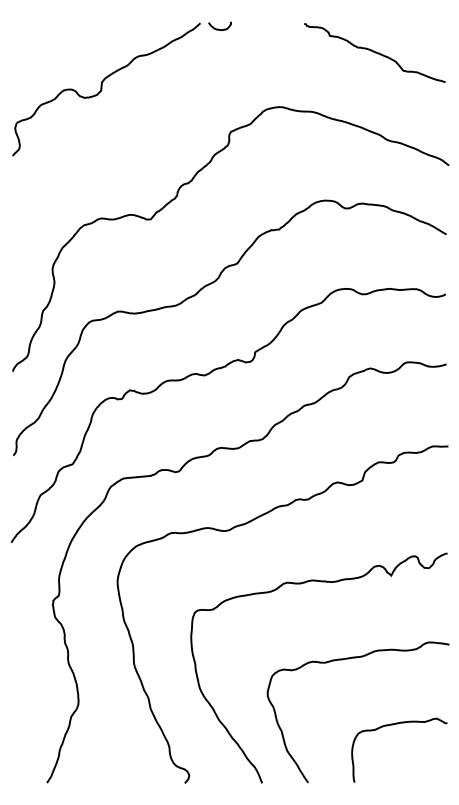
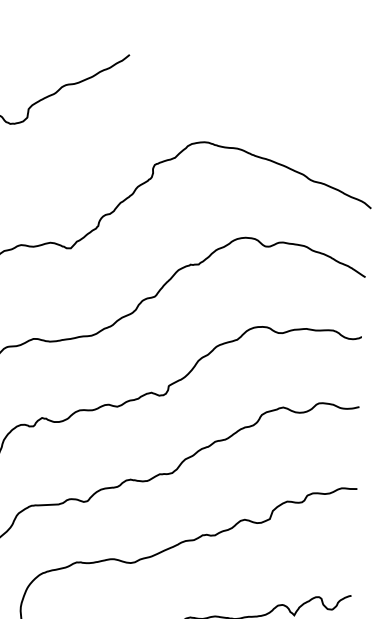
curve: (218, 28) -> (147, 60), removed
curve: (374, 52) -> (302, 92), removed

